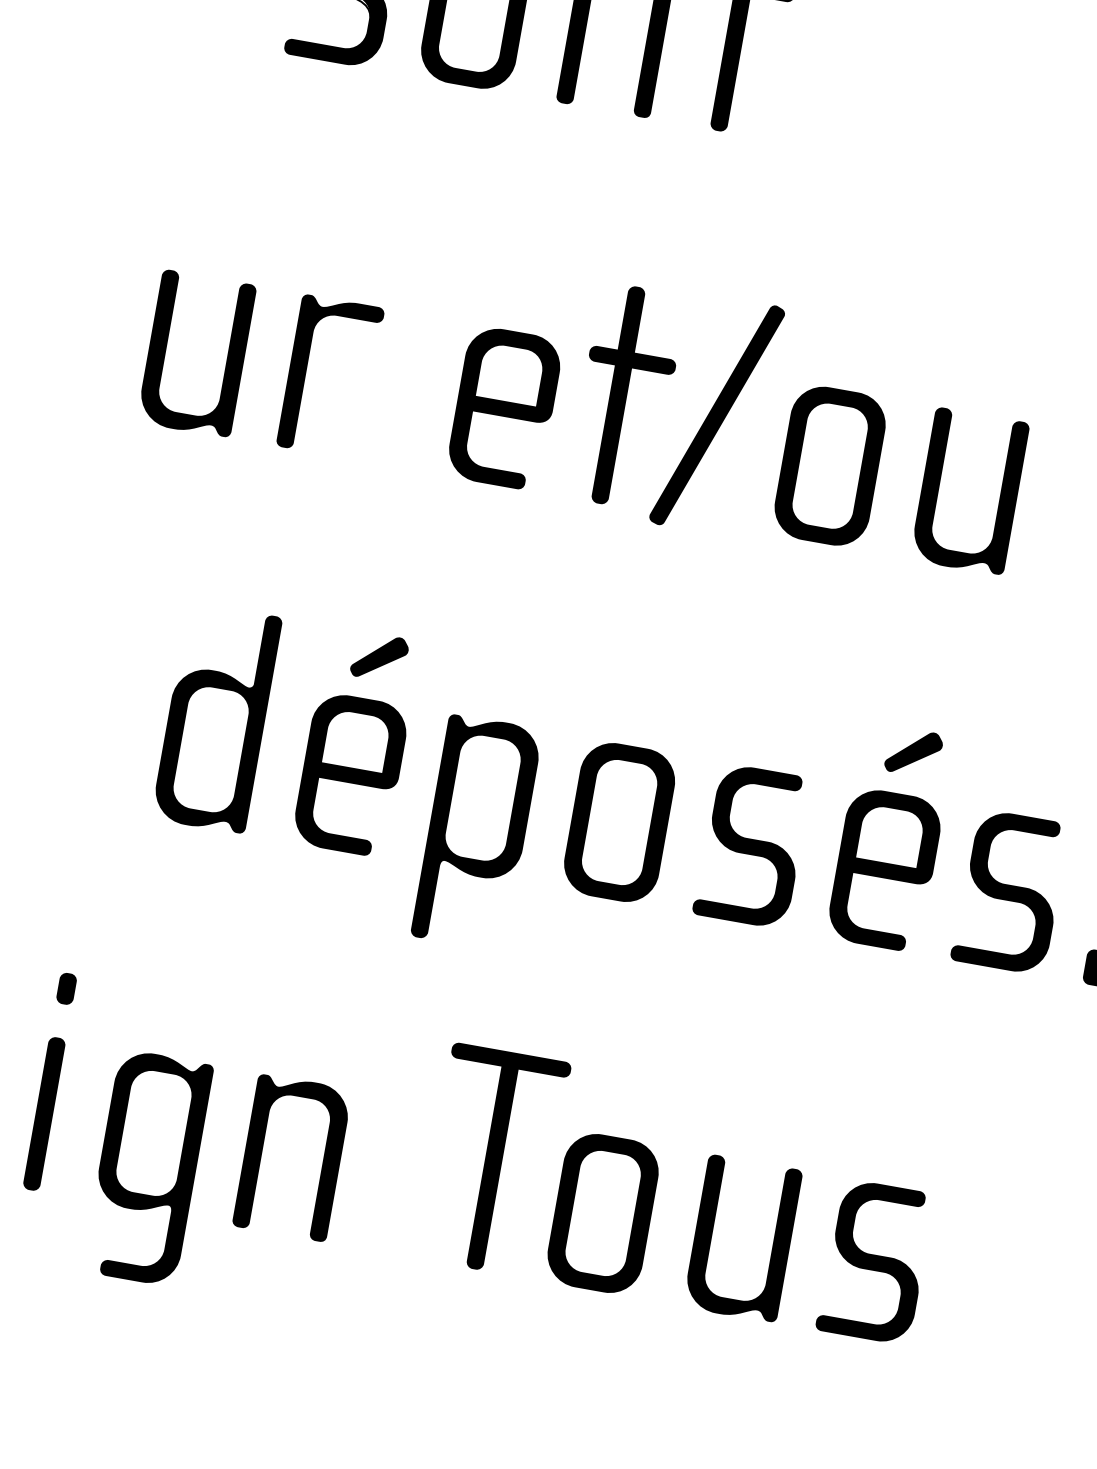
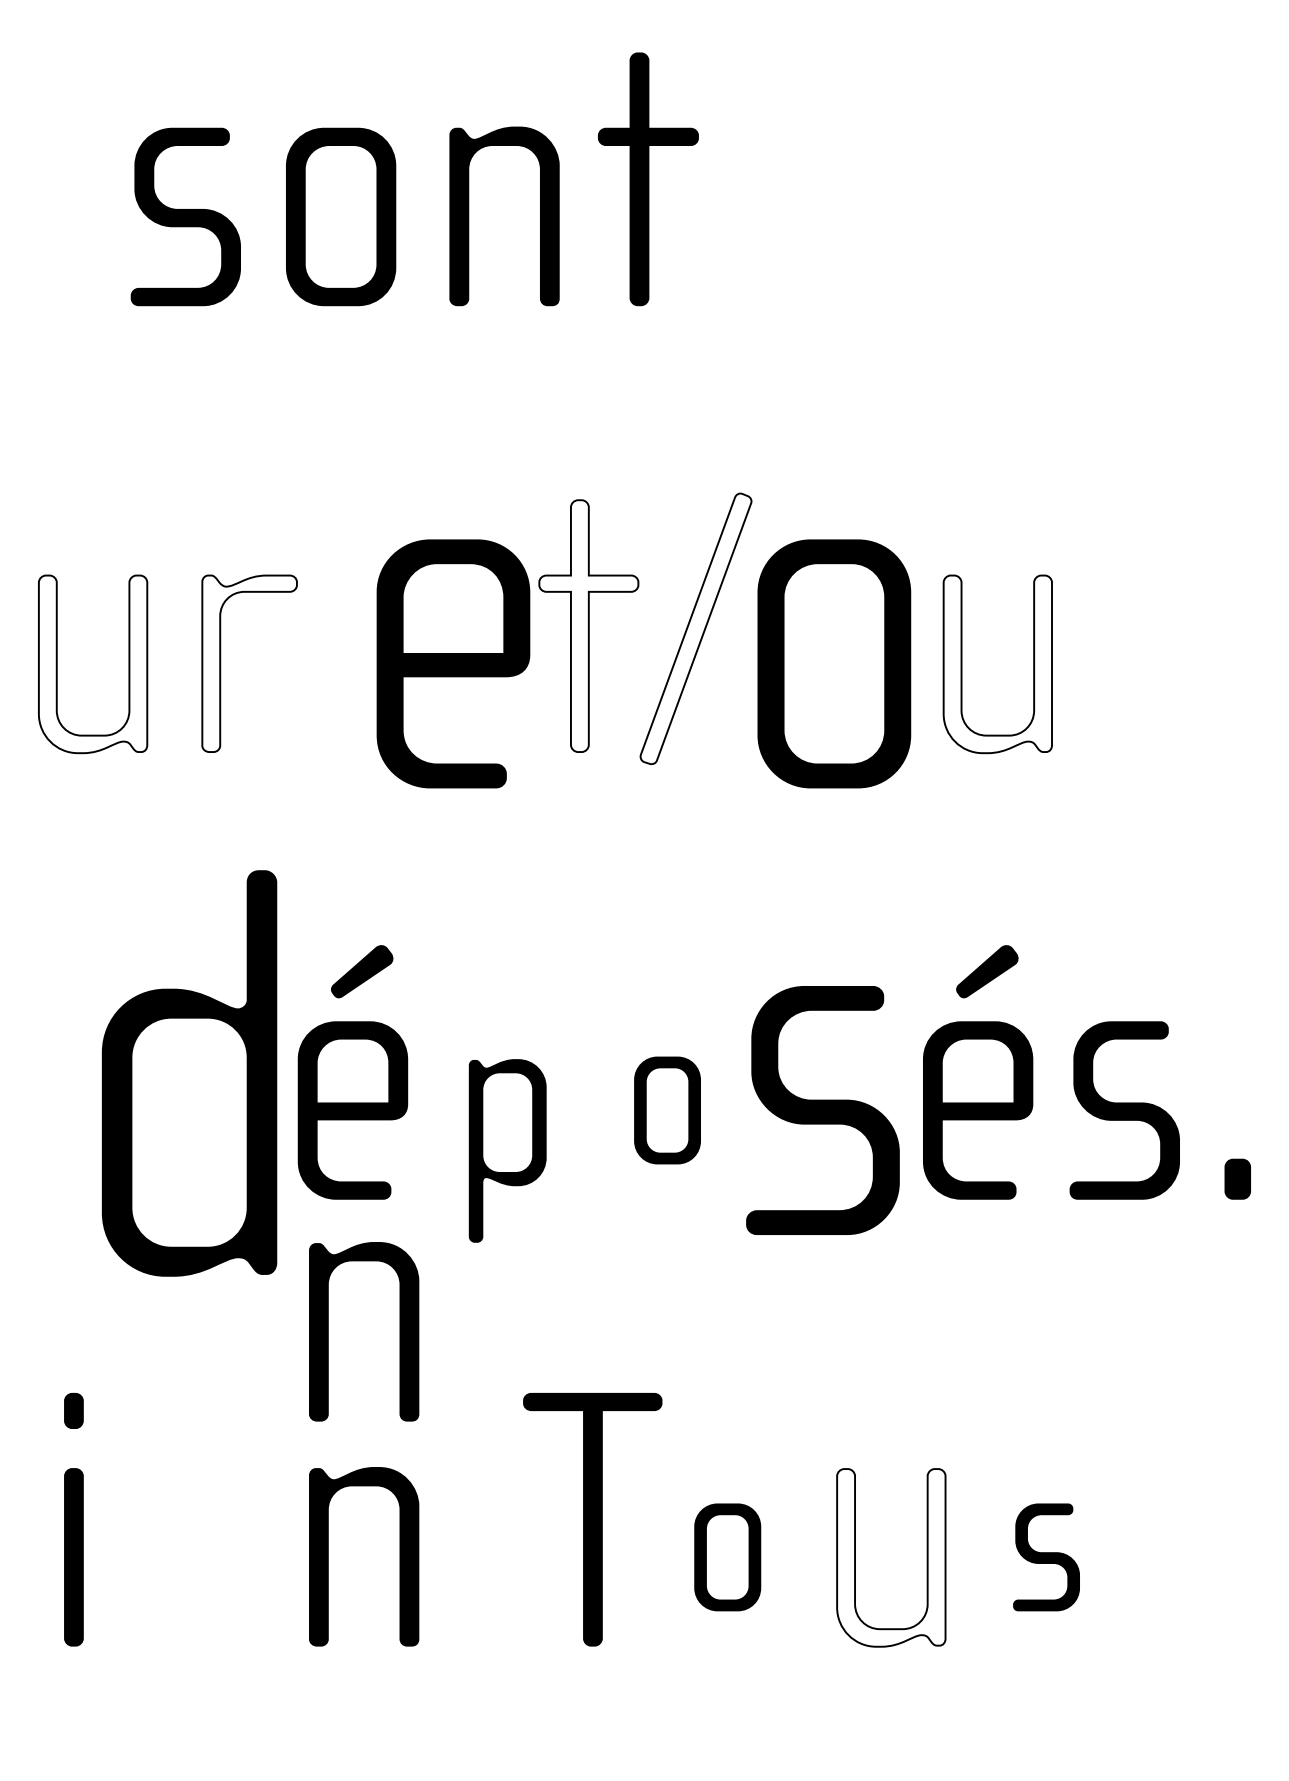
fill: (196, 353) -> (92, 664), removed
fill: (330, 376) -> (249, 663), removed
fill: (625, 396) -> (588, 626), removed
part: (504, 407) -> (453, 663), size x1.4
fill: (716, 414) -> (695, 628), removed
part: (830, 465) -> (834, 663), size x1.4
fill: (969, 491) -> (997, 664), removed
part: (216, 718) -> (189, 1073), size x1.6
part: (619, 822) -> (667, 1110), size x0.6
part: (476, 832) -> (507, 1150), size x0.7
part: (751, 846) -> (822, 1110), size x1.4
part: (356, 970) -> (399, 1331), added
part: (148, 1167) -> (202, 1597), removed
part: (602, 1213) -> (727, 1557), size x0.6
fill: (742, 1238) -> (891, 1557), removed
part: (875, 1262) -> (1046, 1557), size x0.6

